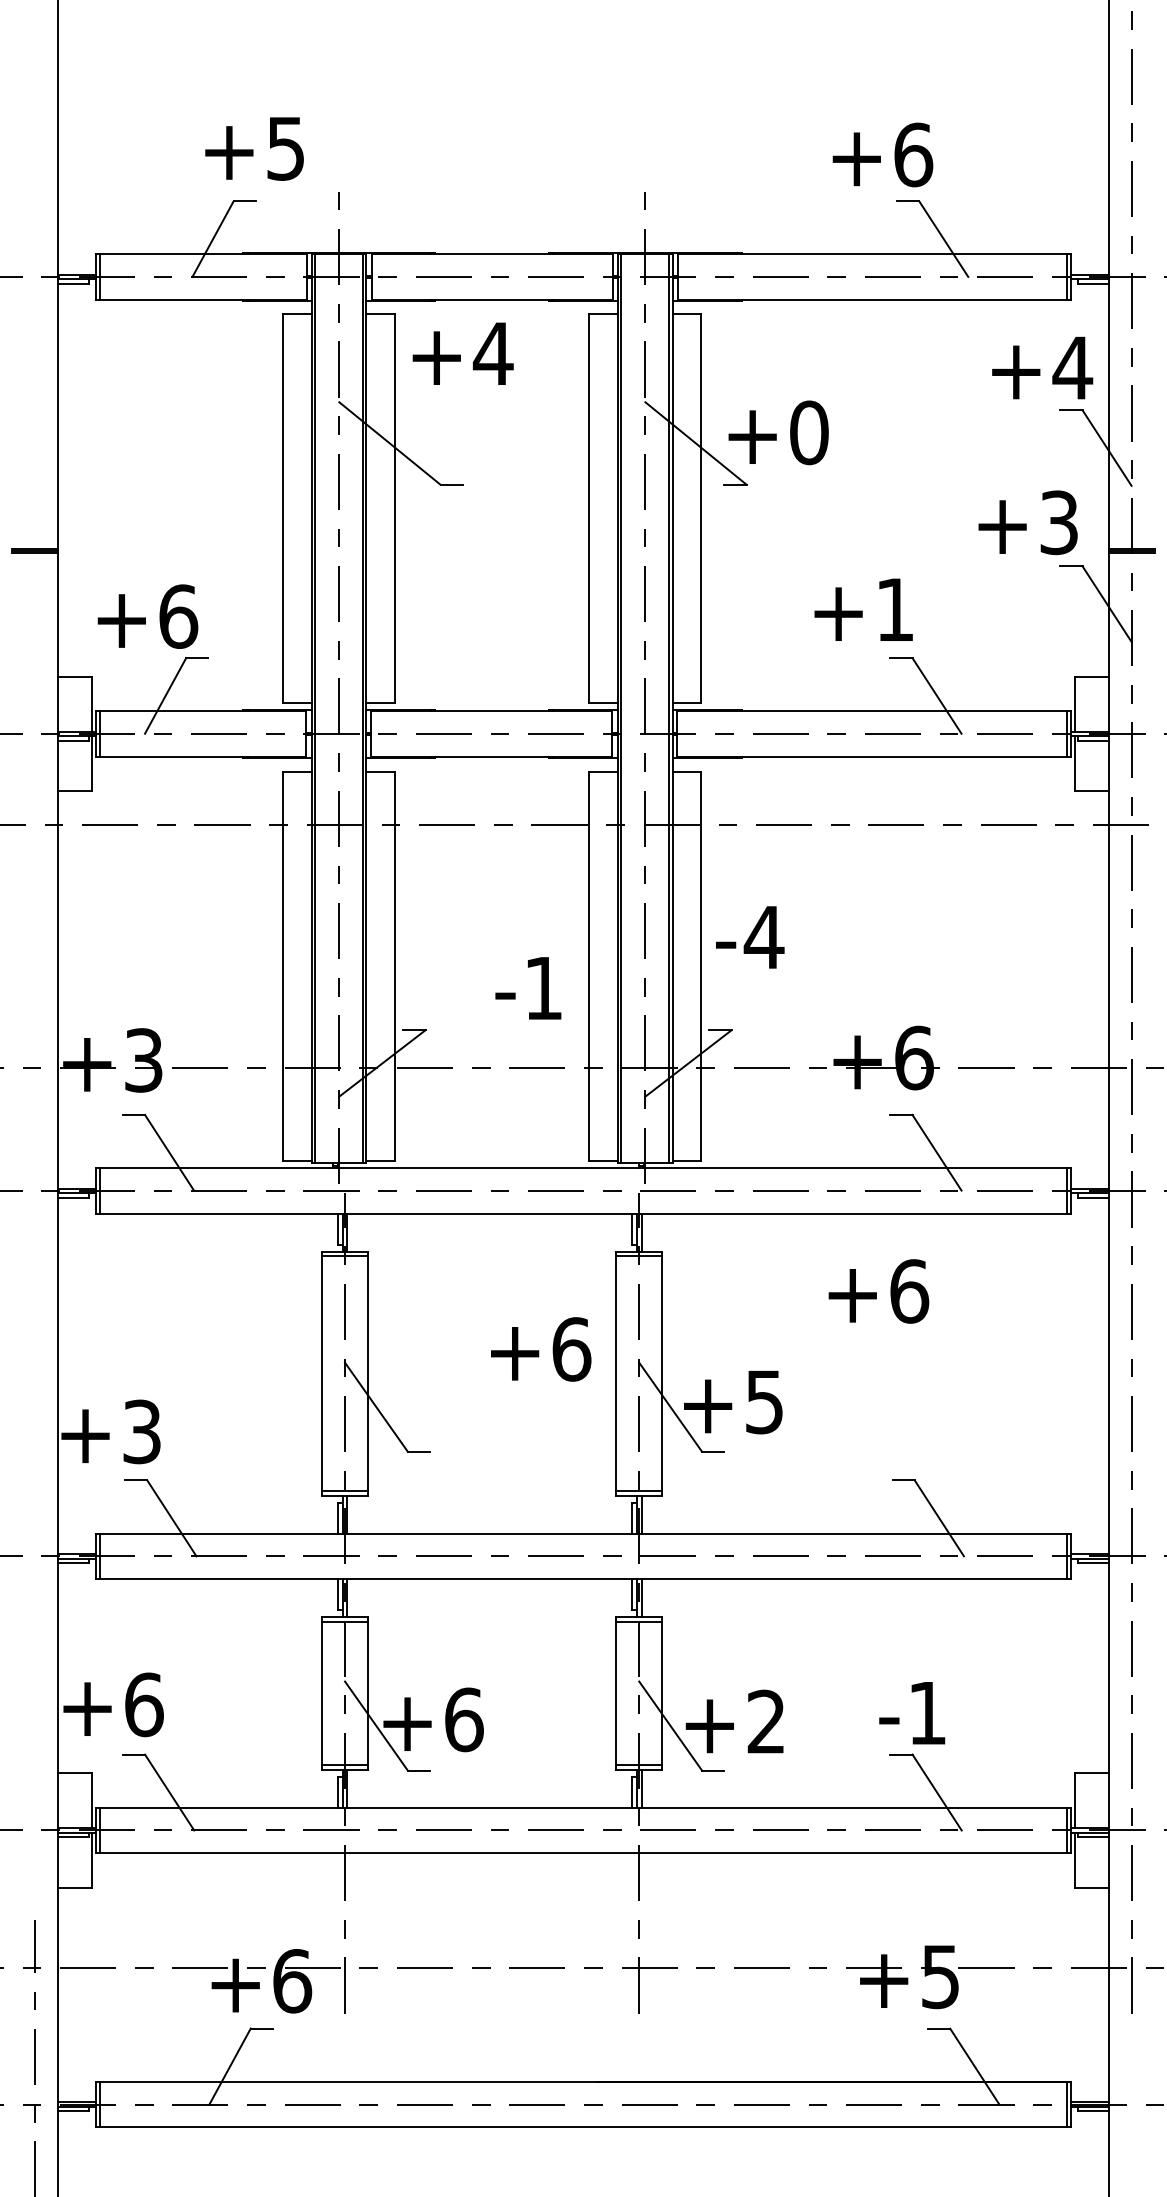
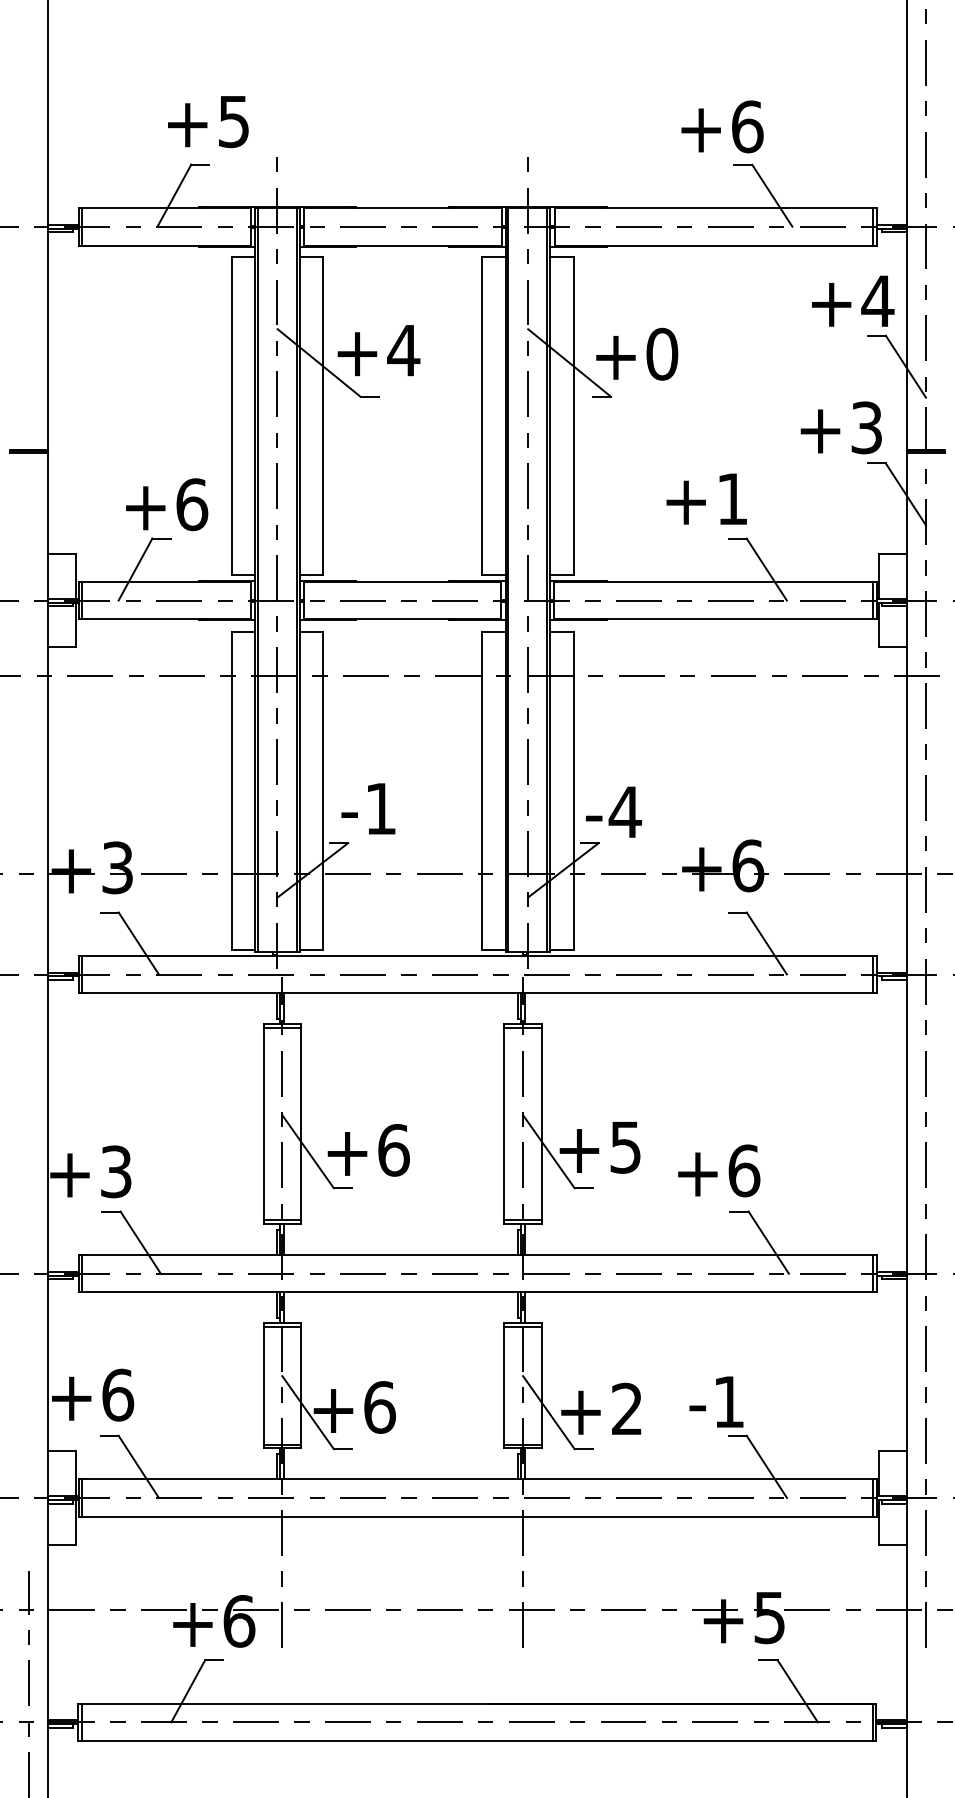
text: (462, 353) -> (378, 350), moved
text: (148, 616) -> (167, 504), moved
text: (749, 936) -> (613, 811), moved
text: (528, 987) -> (368, 808), moved
text: (879, 1290) -> (719, 1170), moved
text: (540, 1349) -> (368, 1150), moved
text: (912, 1712) -> (716, 1401), moved

